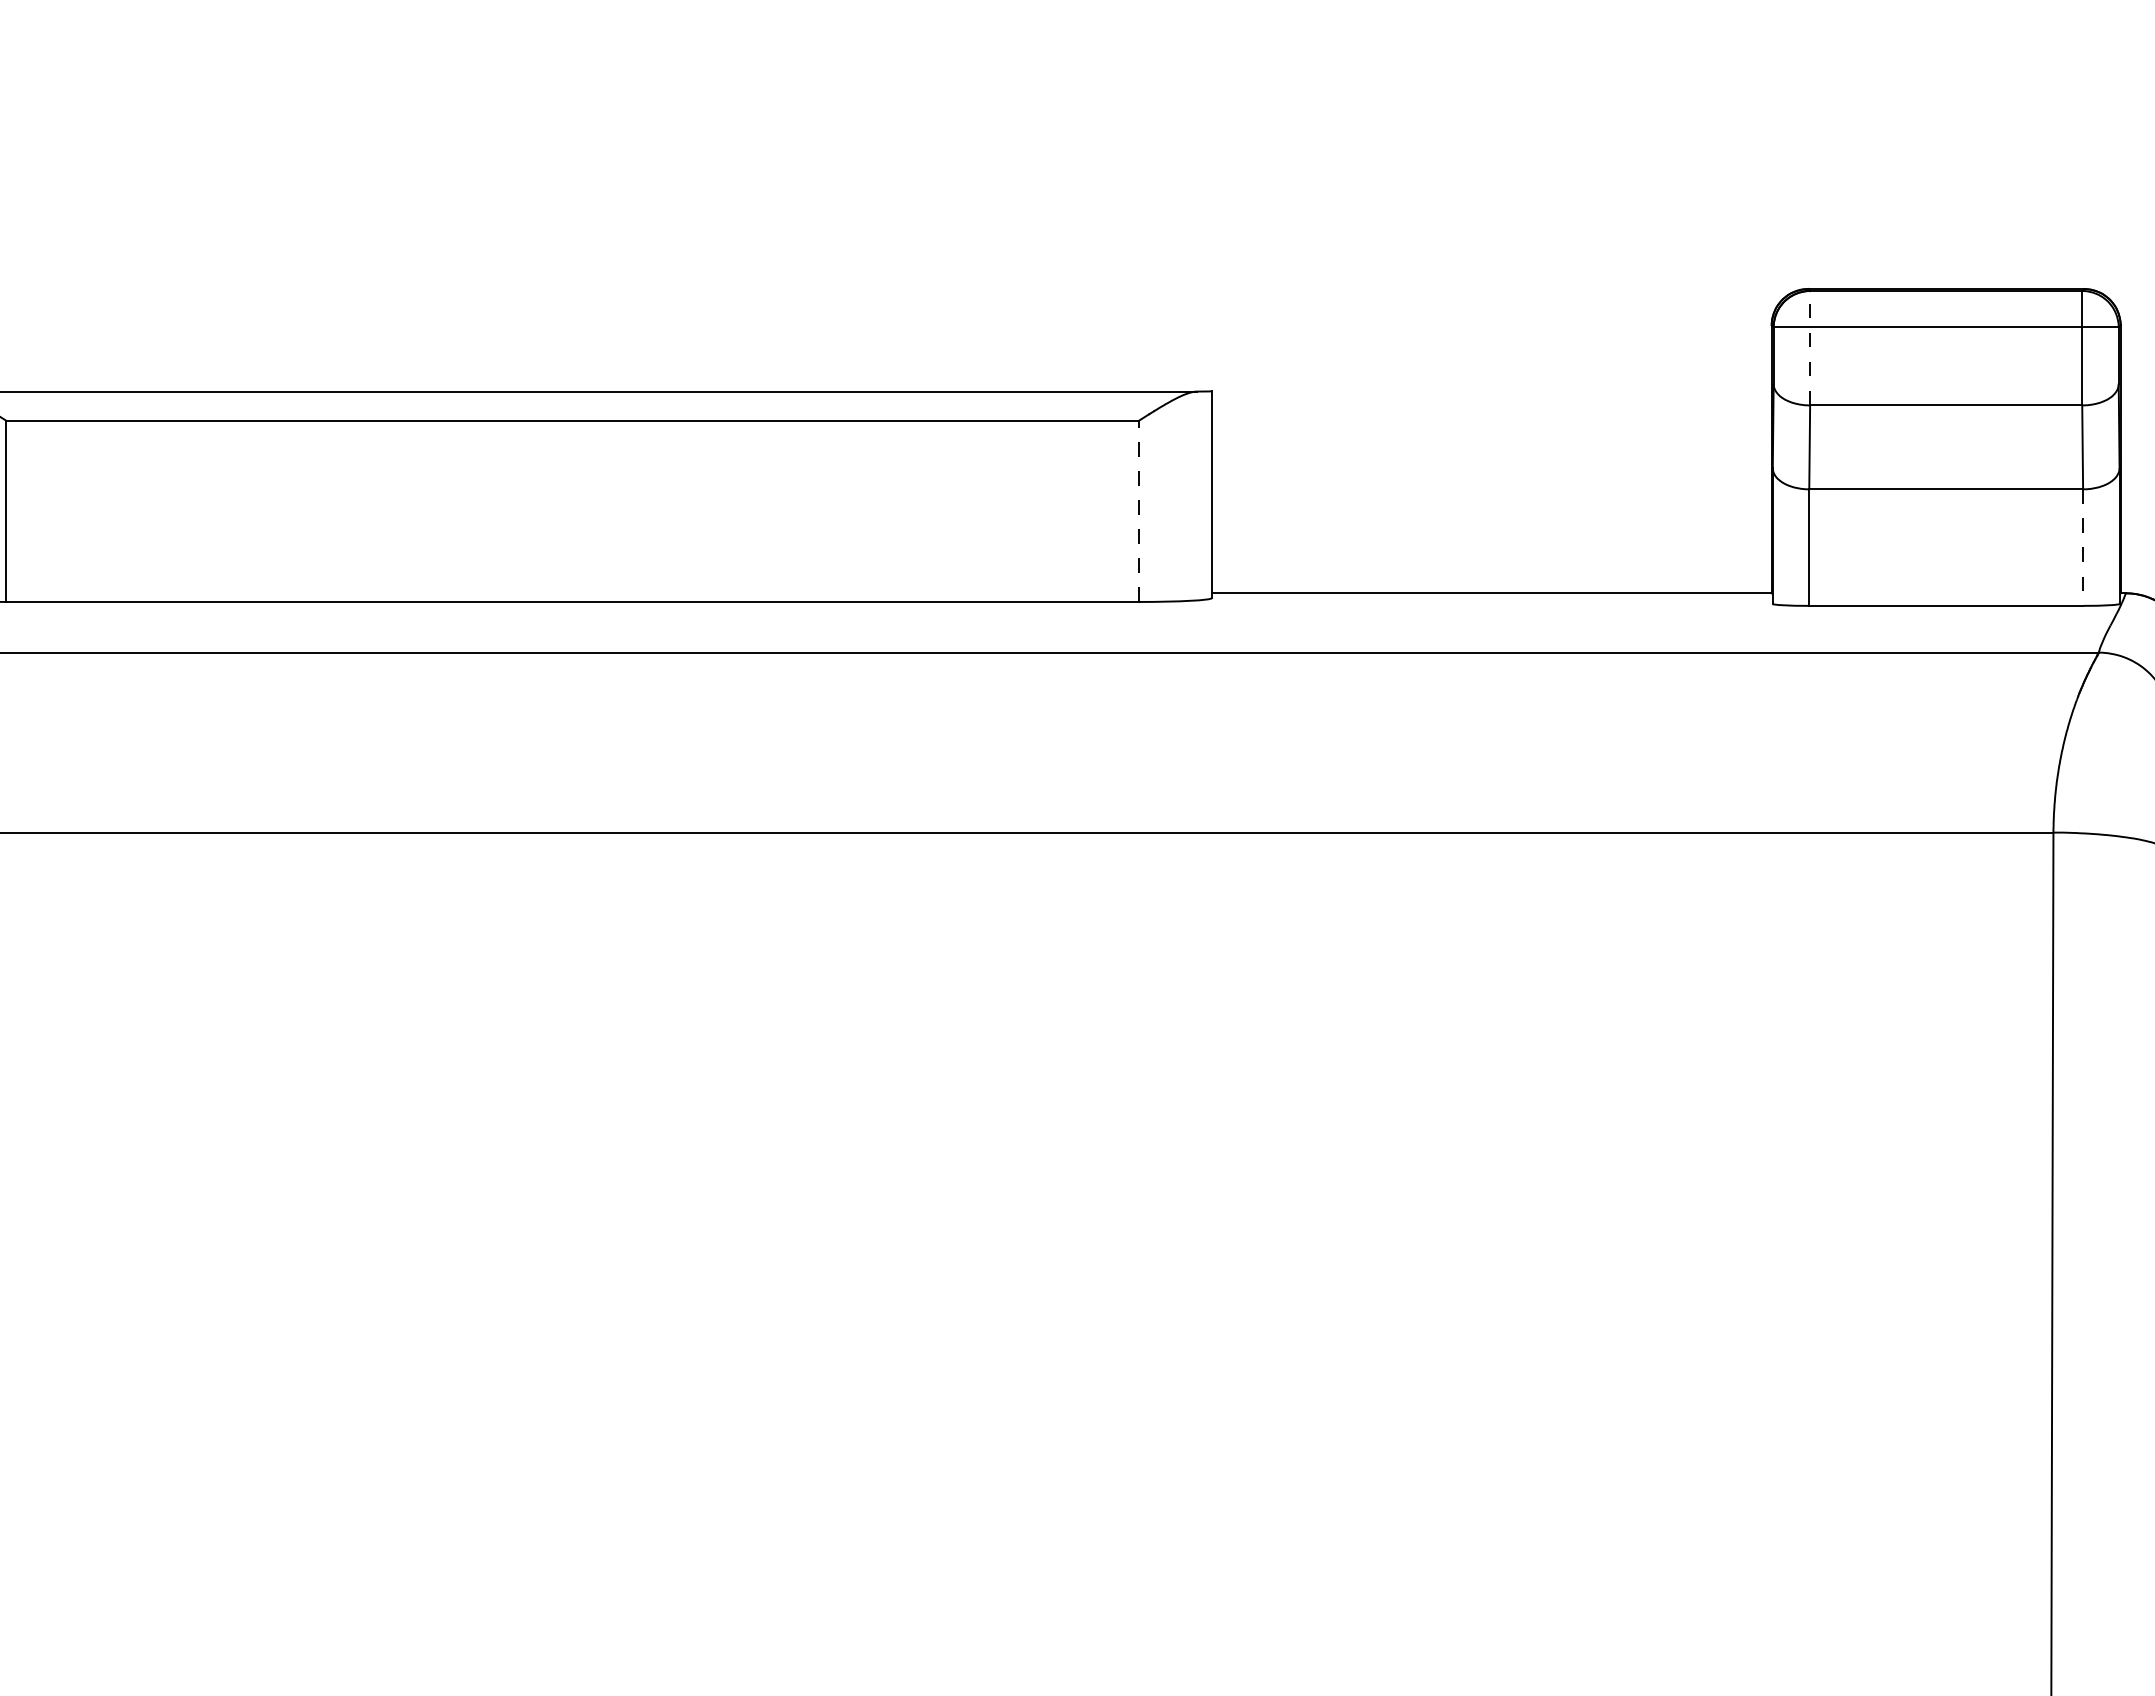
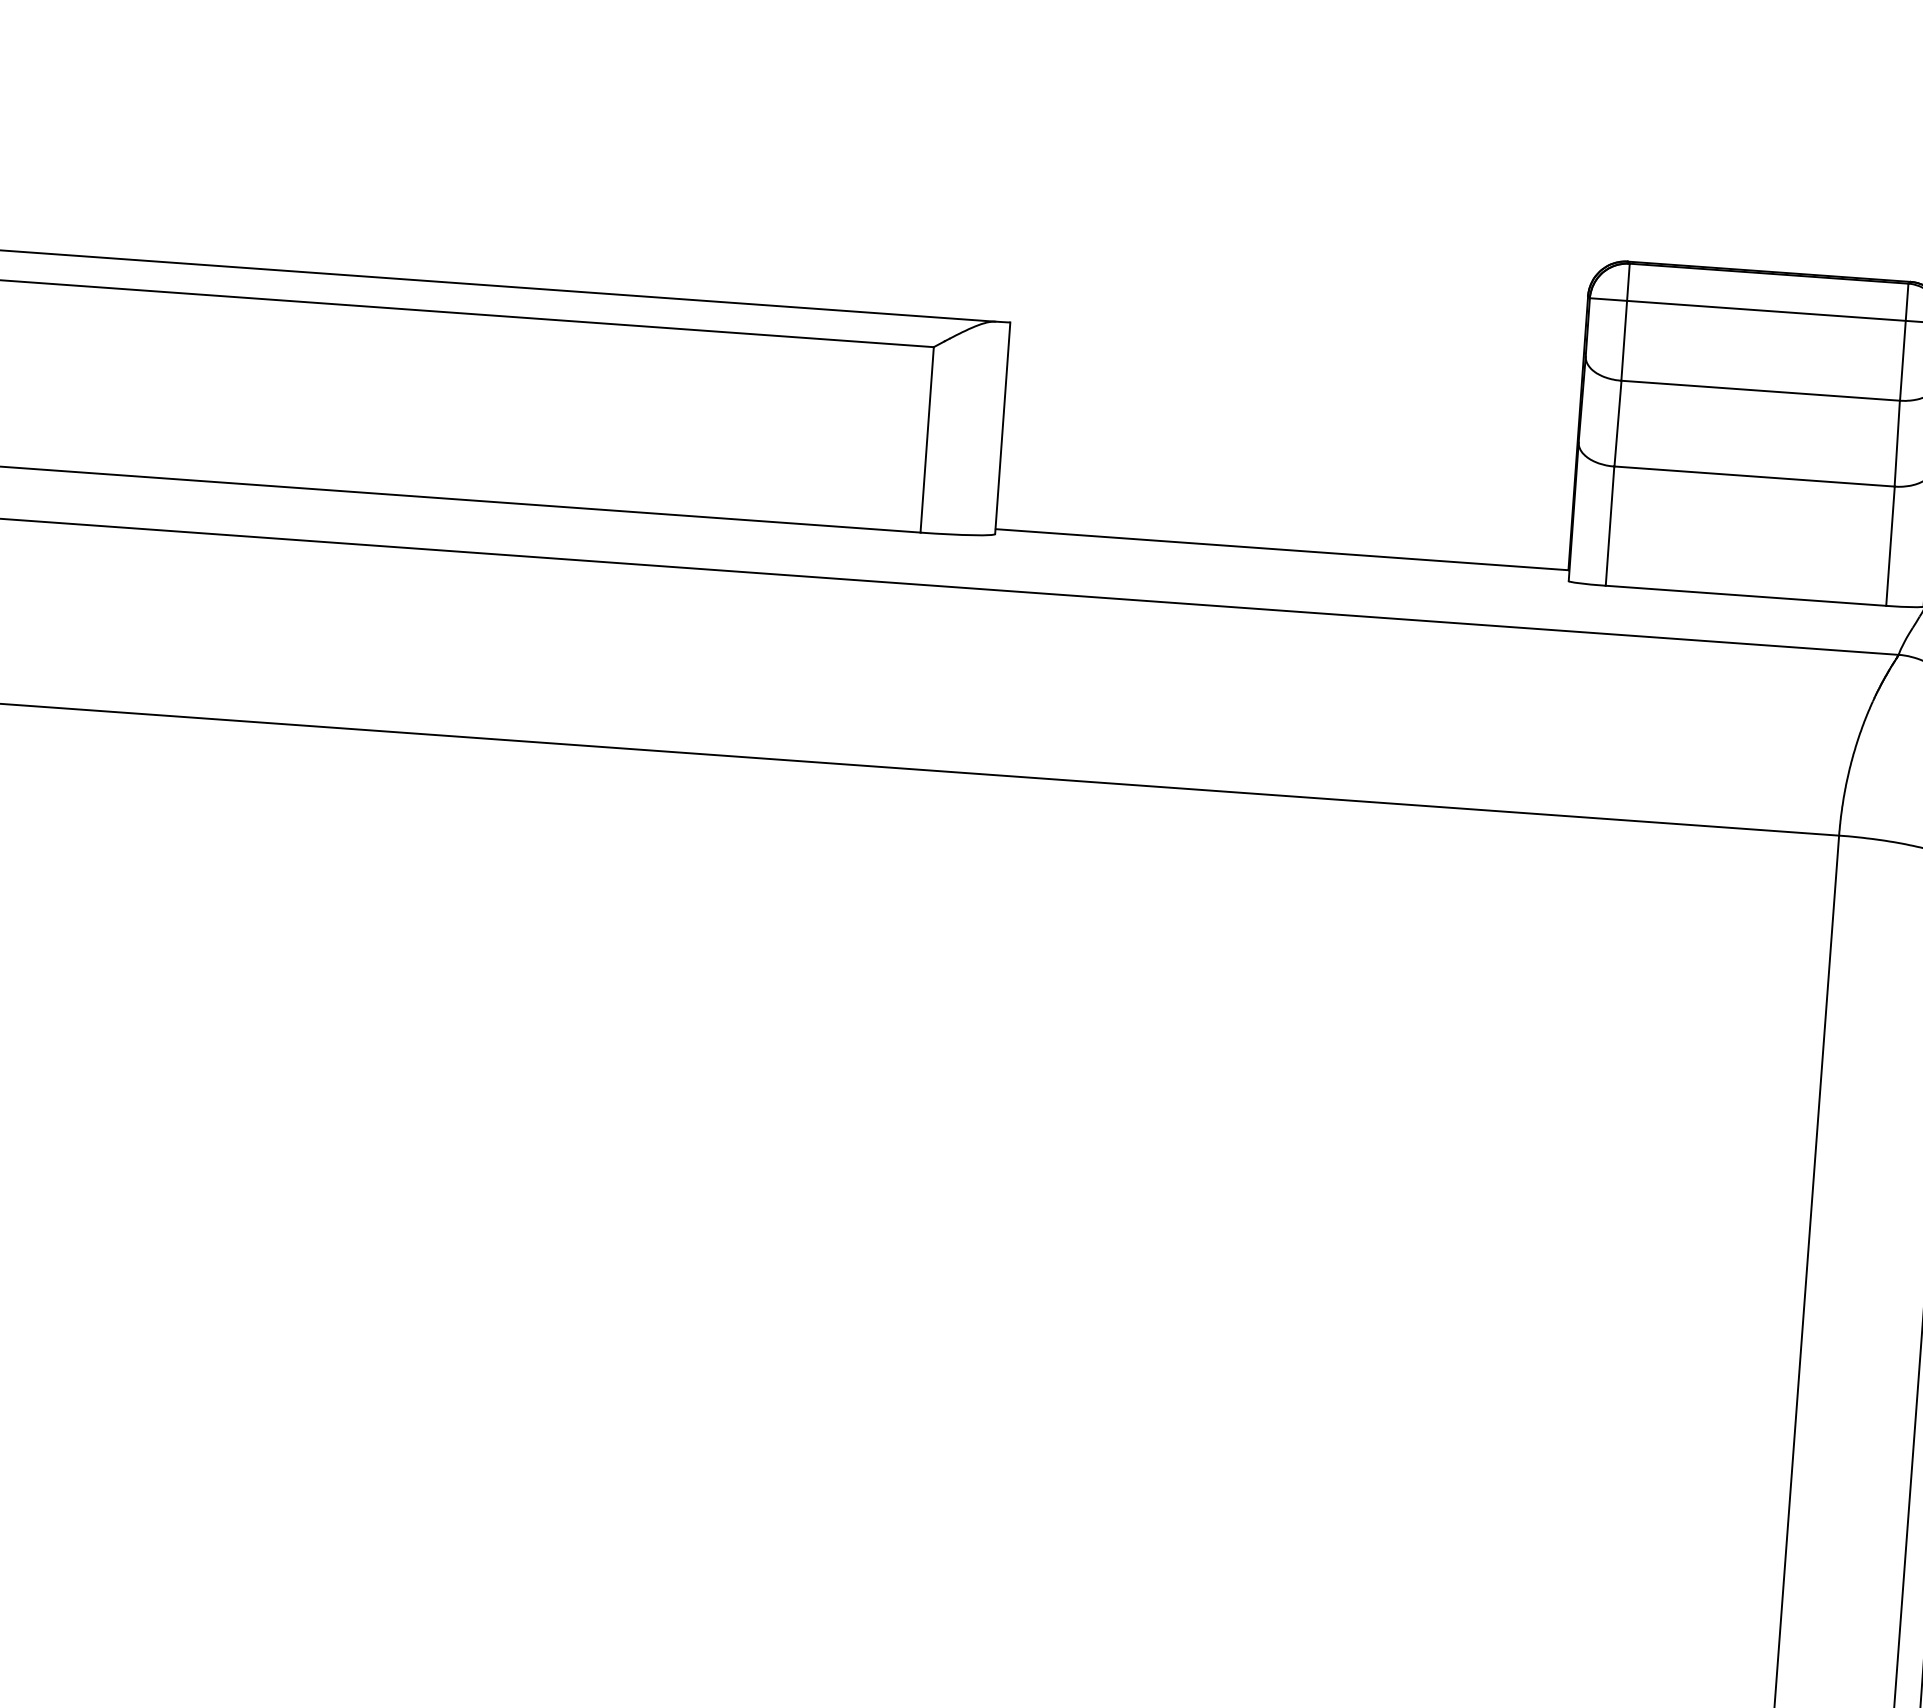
line: (1809, 347) -> (1625, 321), dashed -> solid
line: (1139, 511) -> (927, 440), dashed -> solid
line: (2083, 548) -> (1890, 547), dashed -> solid

